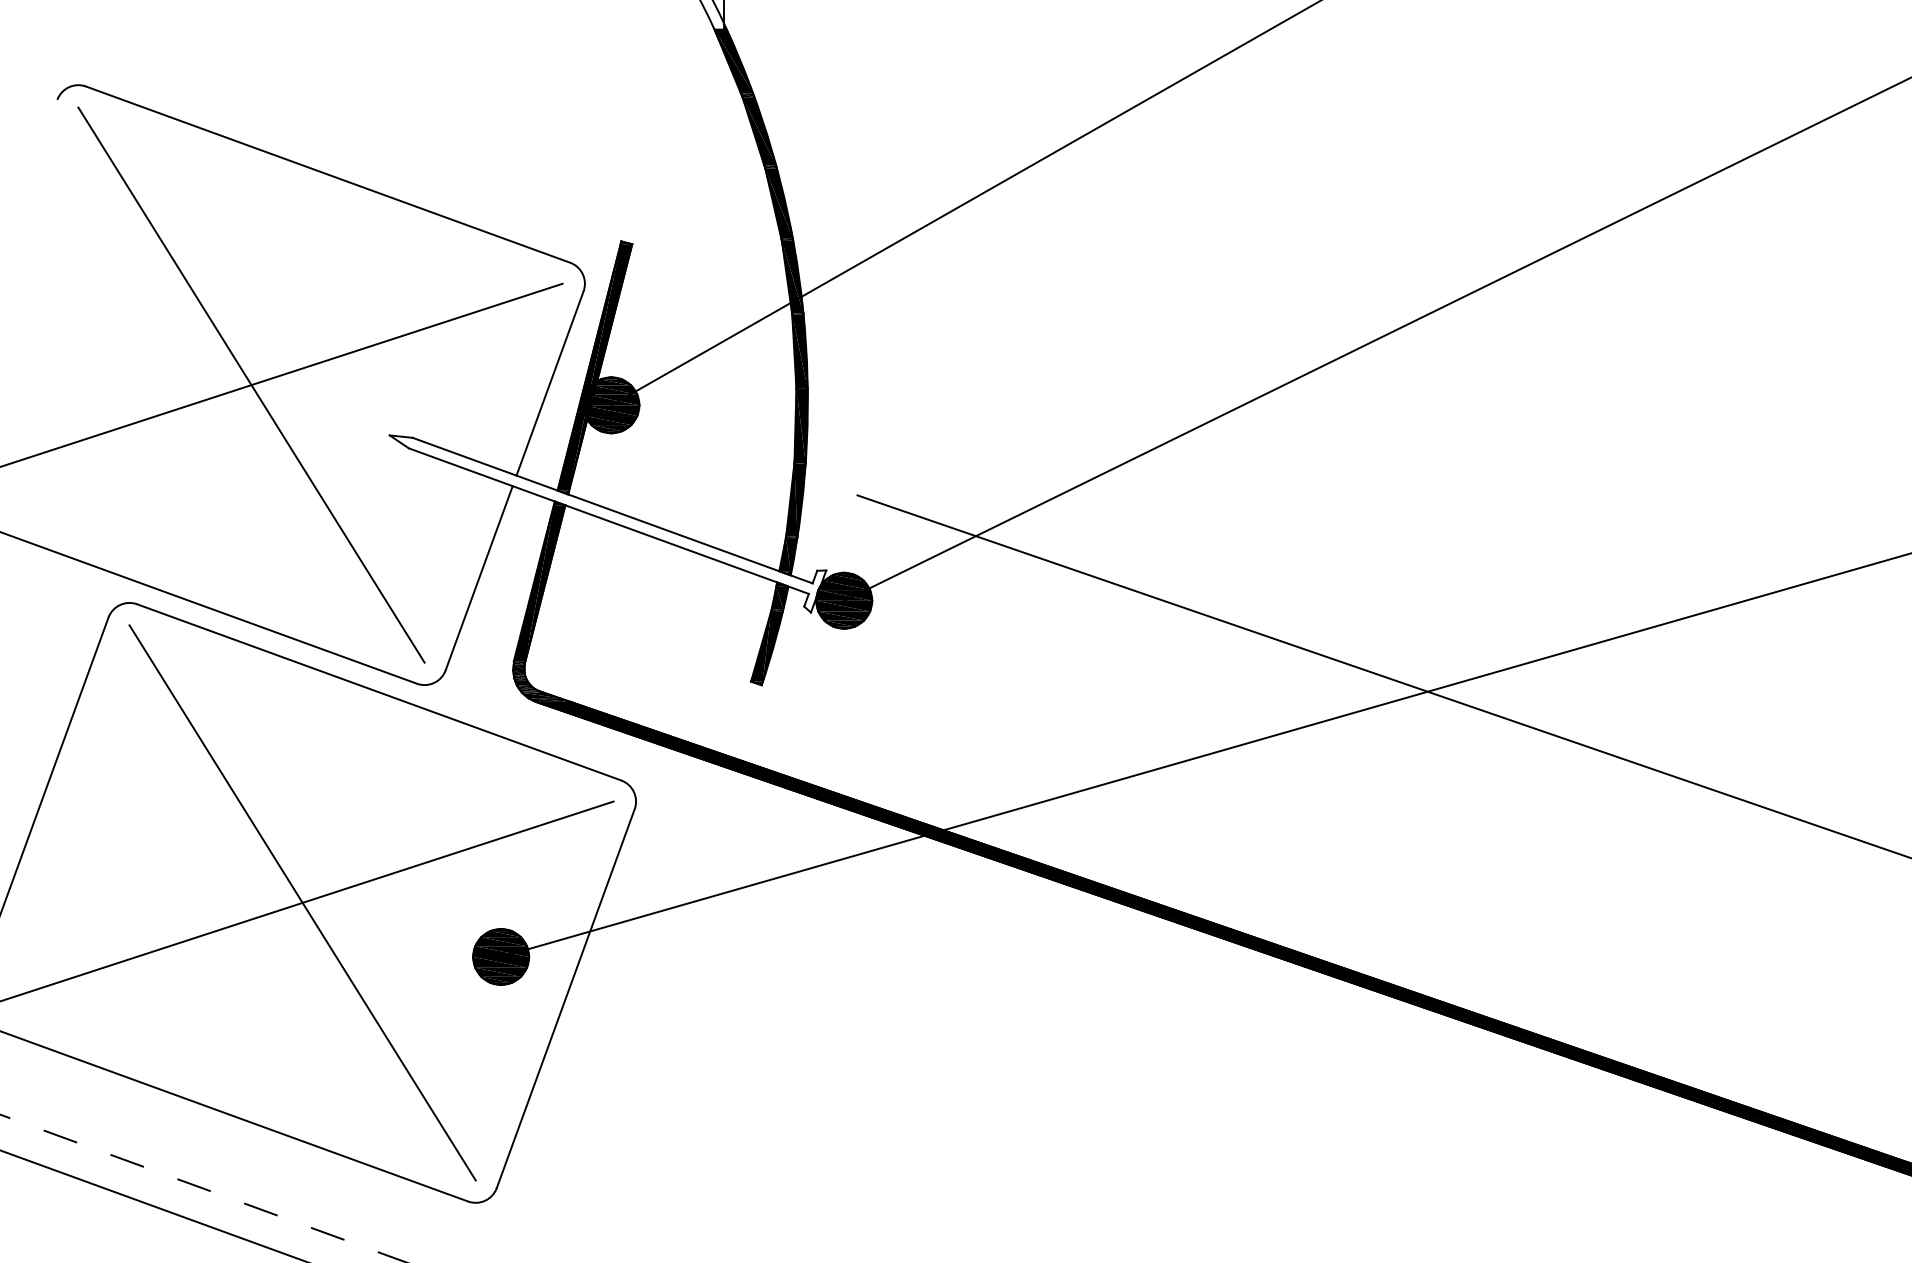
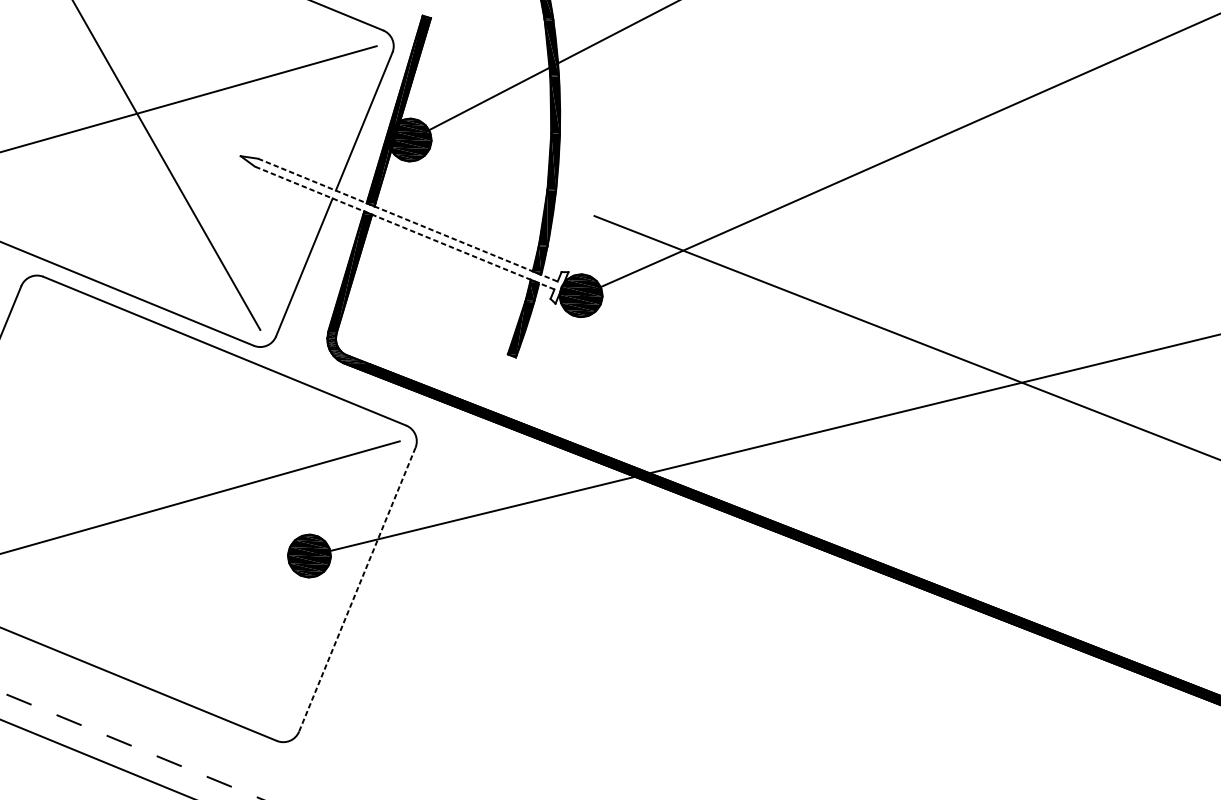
line: (612, 510) -> (407, 220), solid -> dashed
line: (608, 521) -> (404, 228), solid -> dashed
line: (302, 902) -> (160, 508), removed
line: (565, 998) -> (357, 589), solid -> dashed

